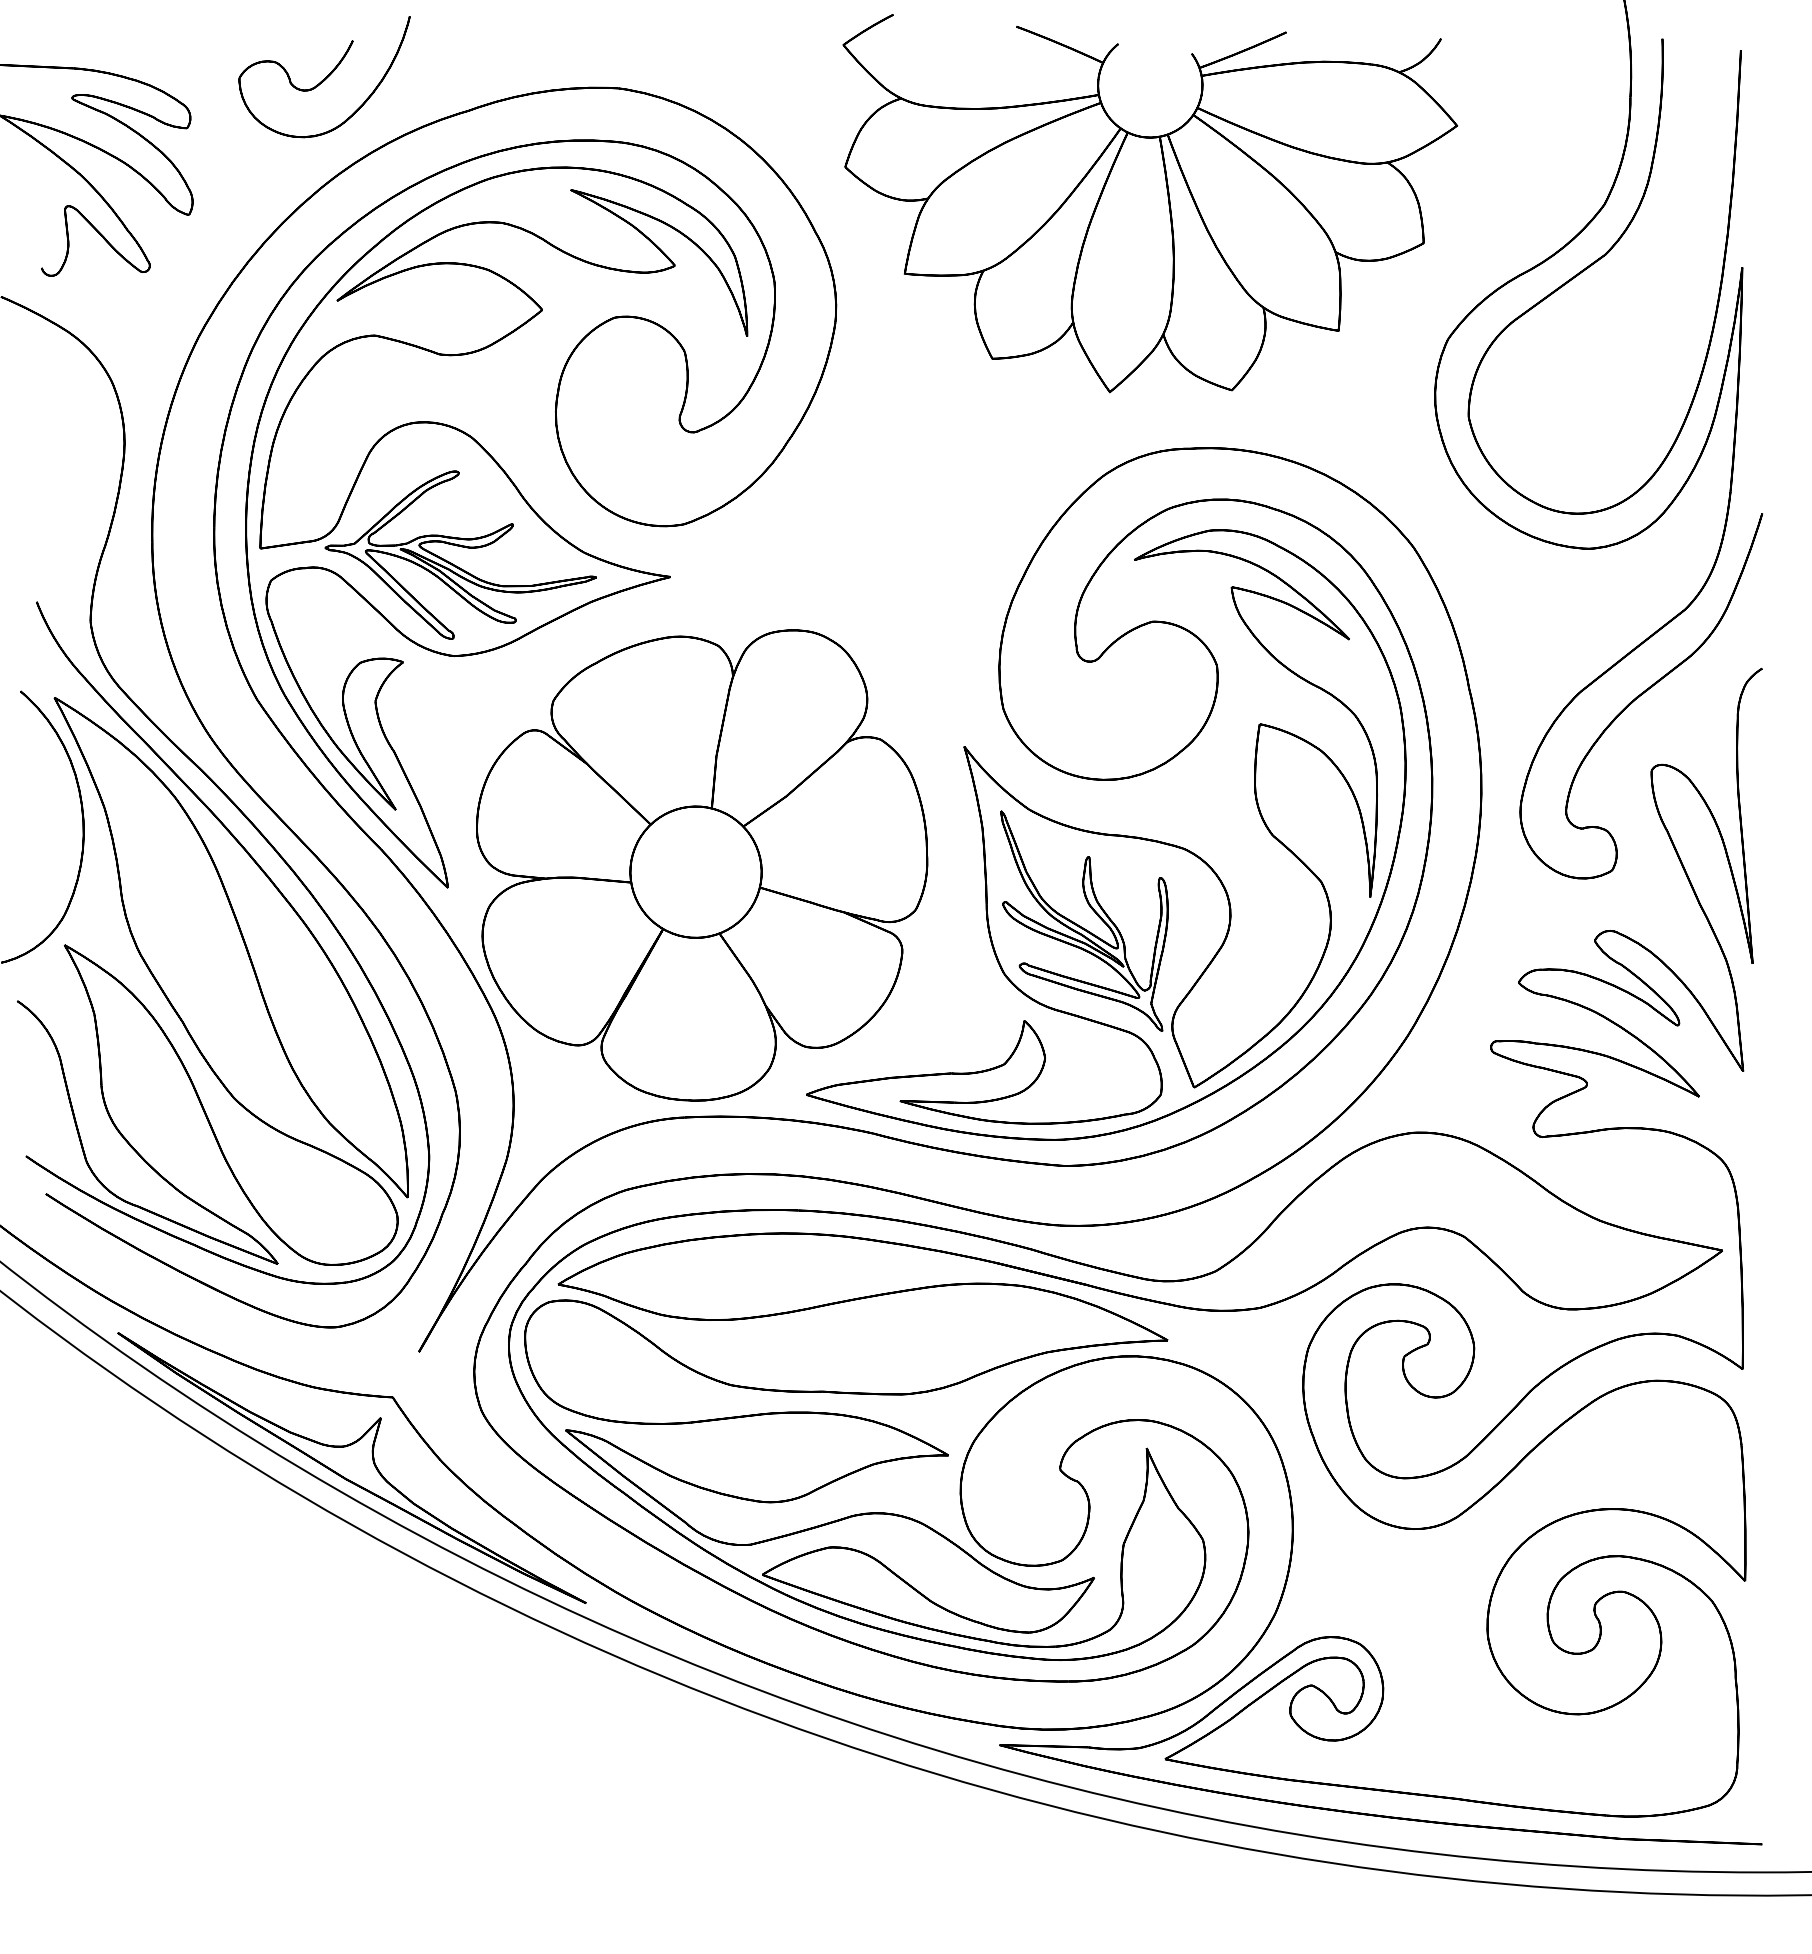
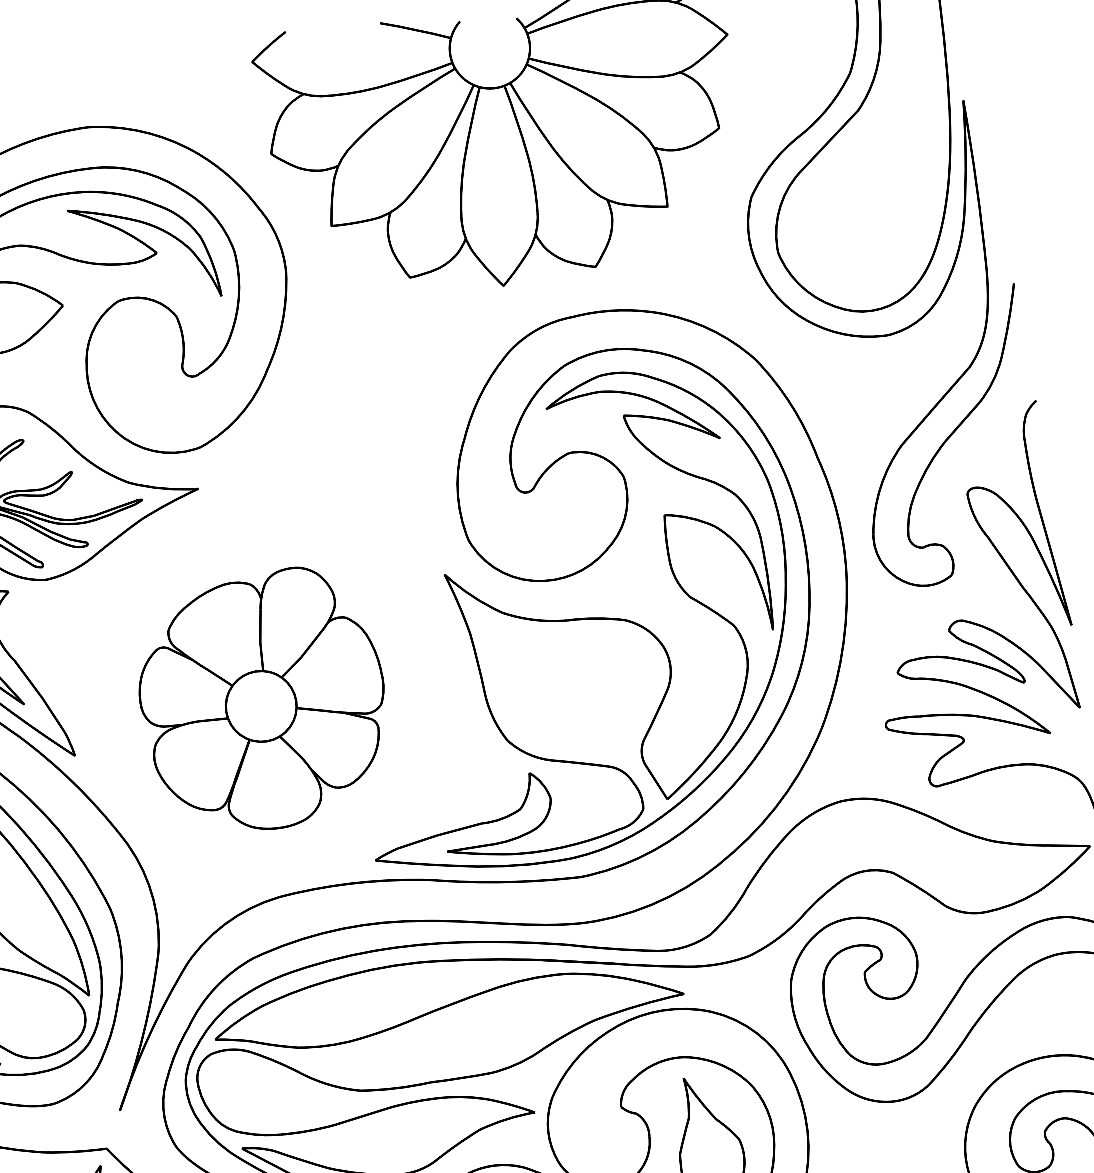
part: (702, 865) -> (263, 702), size x0.7
part: (1080, 925) -> (558, 693), removed

